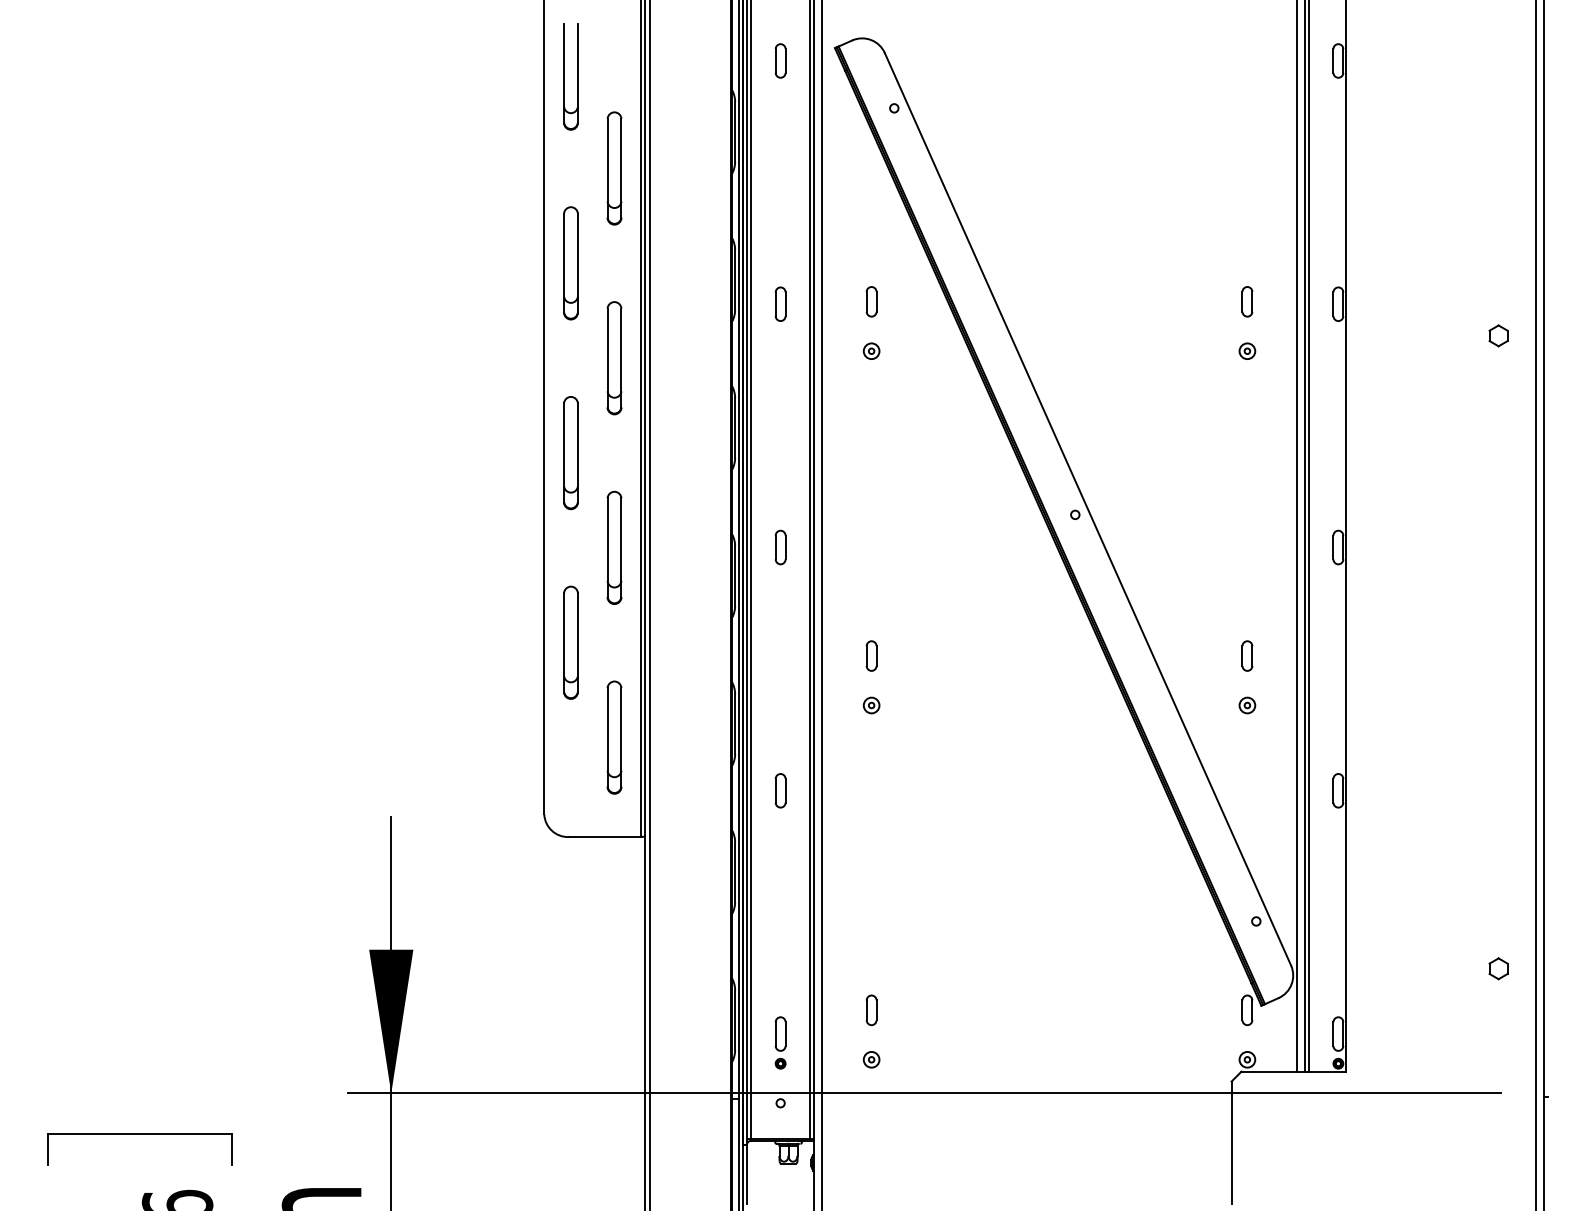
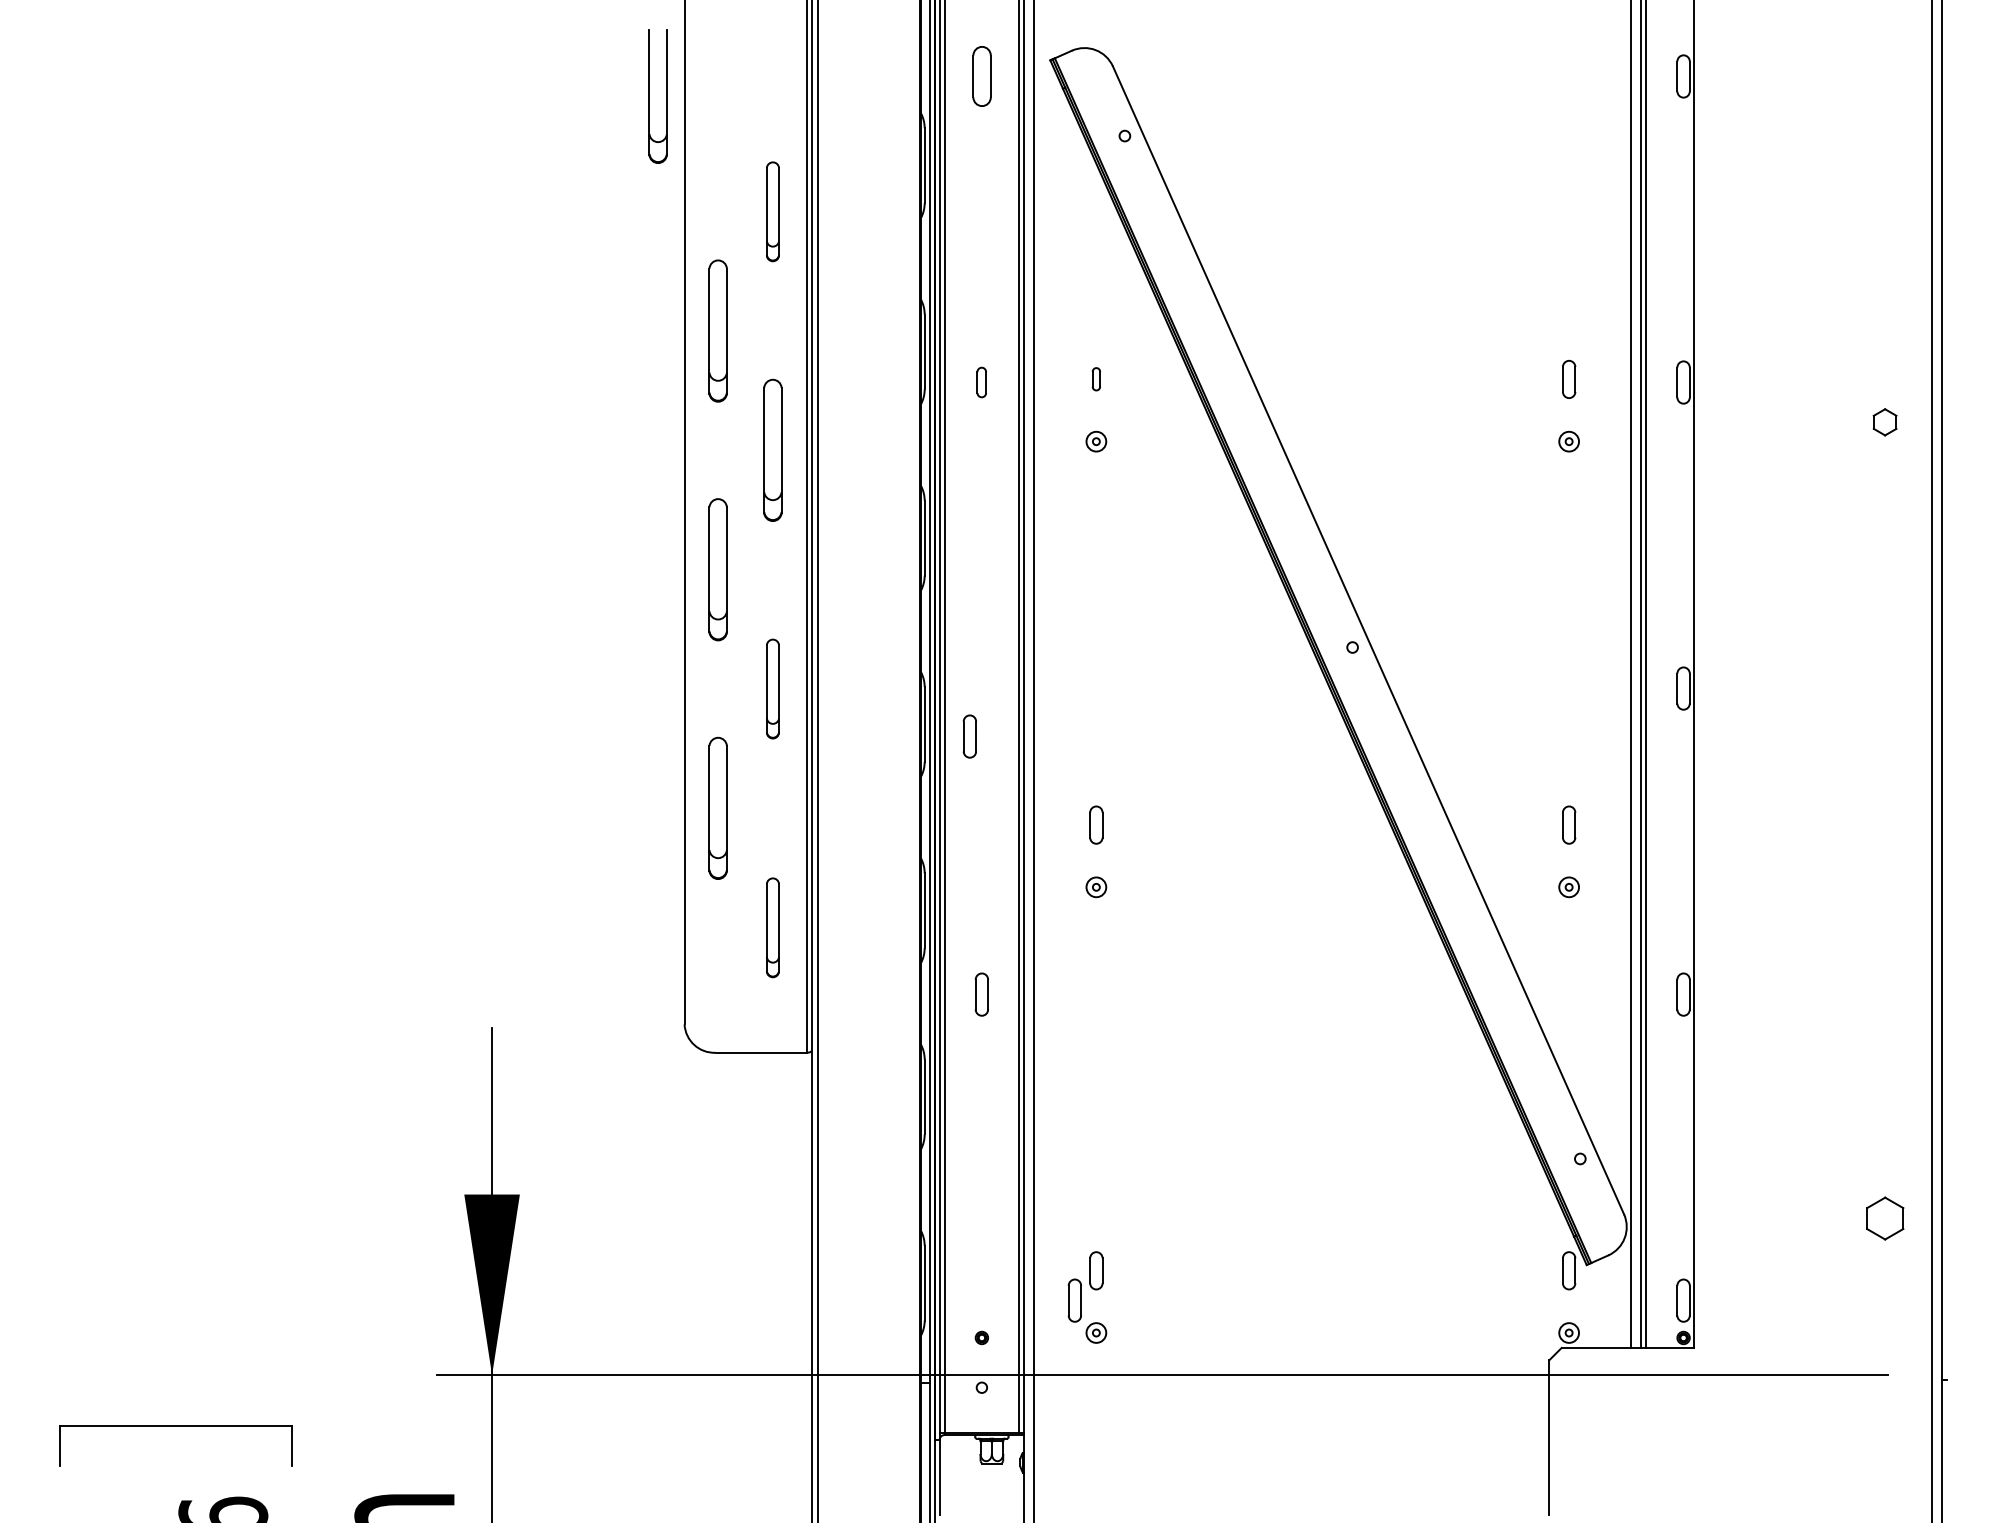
part: (780, 60) -> (981, 76), size x1.4
part: (564, 76) -> (649, 96), moved
part: (614, 168) -> (772, 211), size x0.7
part: (871, 301) -> (1096, 378), size x0.6
part: (780, 304) -> (981, 382), size x0.7
part: (614, 547) -> (772, 688), size x0.7
part: (780, 547) -> (969, 736), moved
part: (614, 737) -> (772, 927), size x0.7
part: (1498, 968) -> (1884, 1218), size x1.6
part: (780, 1033) -> (1074, 1300), moved

